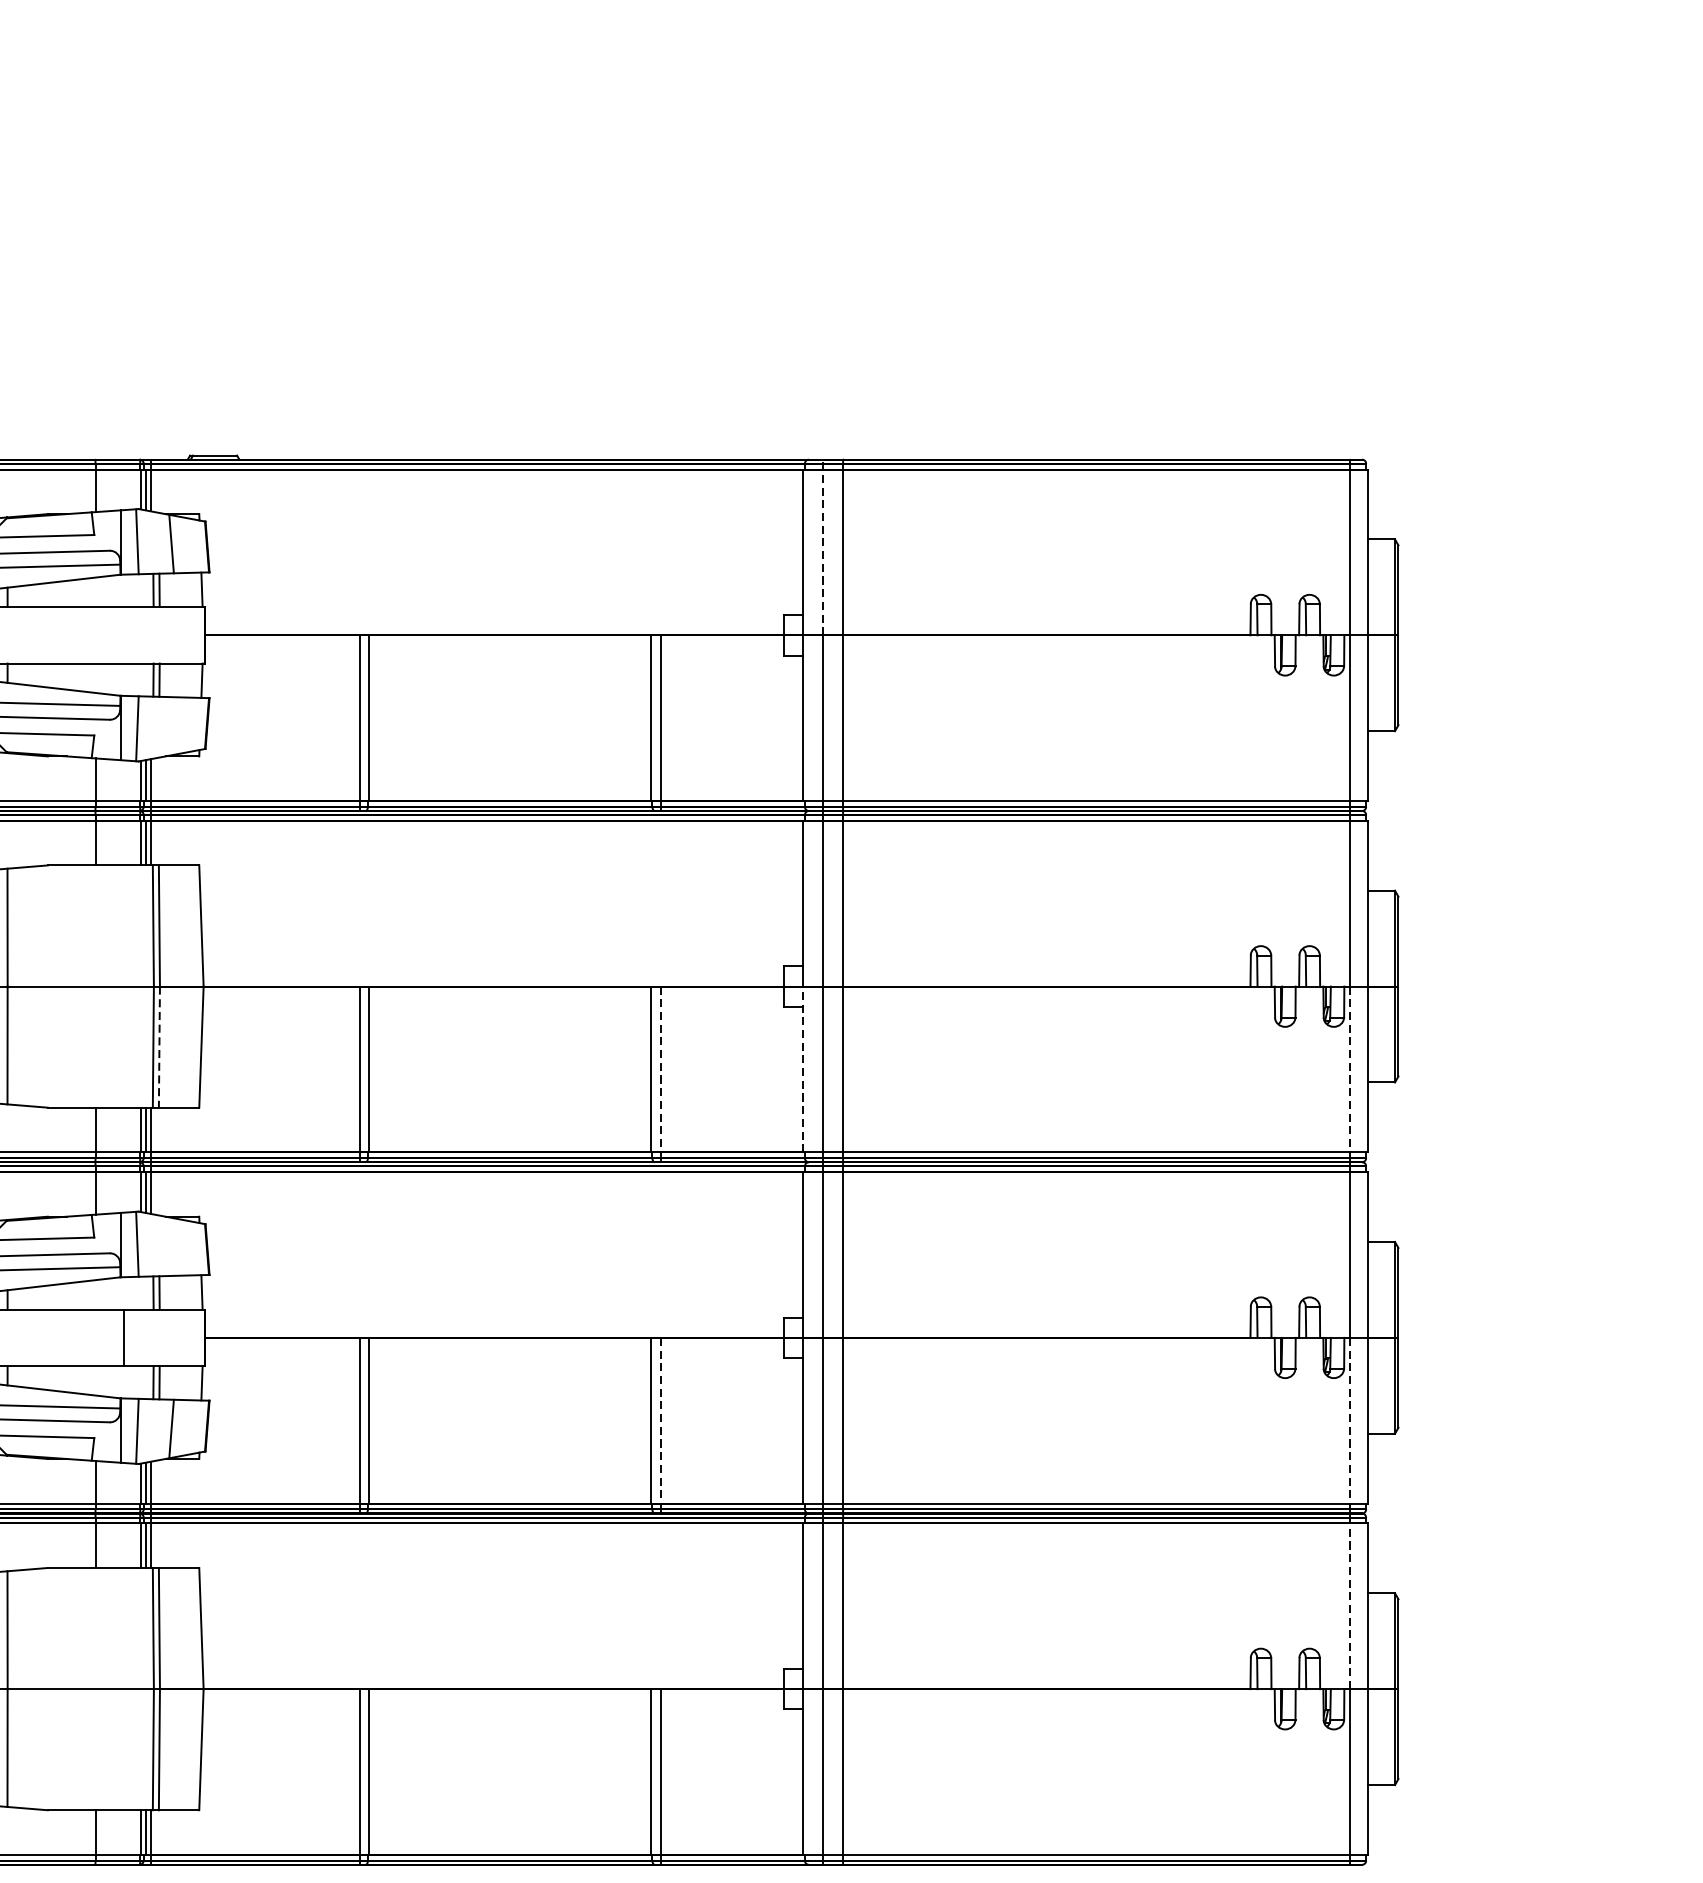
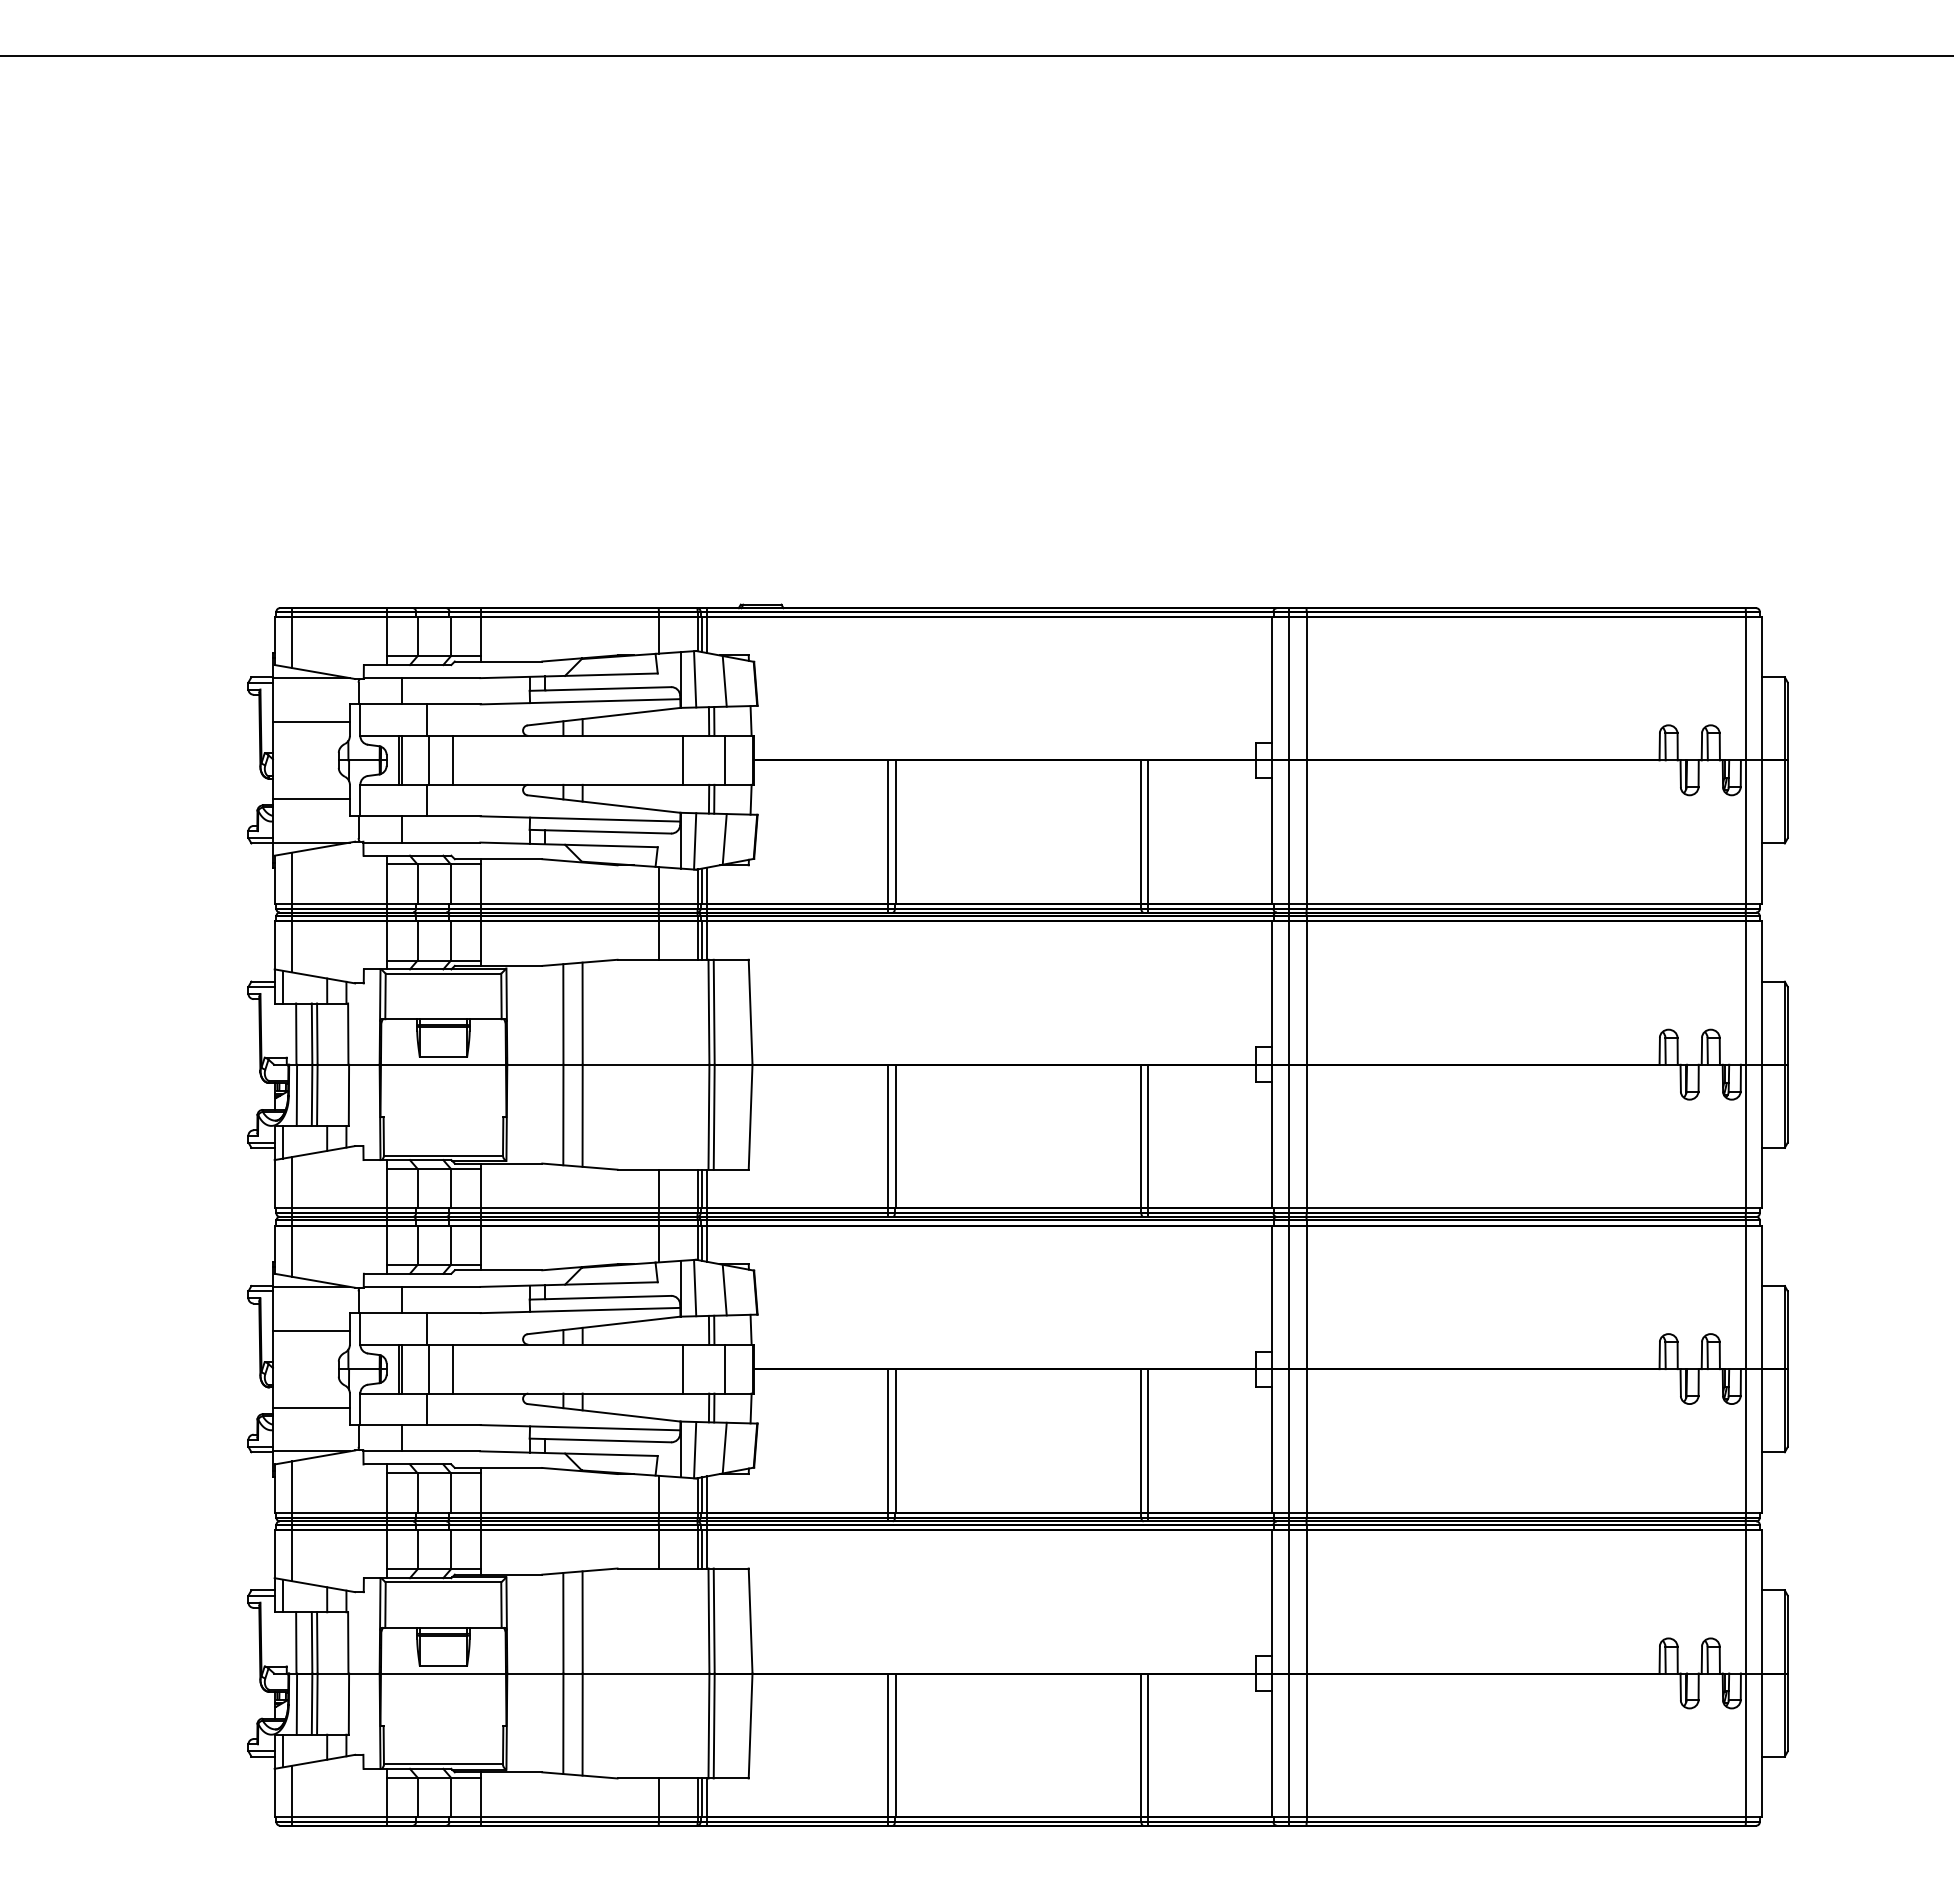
line: (823, 546) -> (1289, 683), dashed -> solid
line: (123, 634) -> (683, 759), added
line: (172, 634) -> (725, 759), added
line: (171, 726) -> (724, 839), added
line: (159, 1047) -> (714, 1117), dashed -> solid
line: (660, 1069) -> (1148, 1136), dashed -> solid
line: (802, 1069) -> (1271, 1136), dashed -> solid
line: (1349, 1069) -> (1745, 1136), dashed -> solid
line: (171, 1245) -> (724, 1289), added
line: (172, 1337) -> (725, 1368), added
line: (660, 1420) -> (1148, 1440), dashed -> solid
line: (1349, 1420) -> (1745, 1440), dashed -> solid
line: (1349, 1606) -> (1745, 1601), dashed -> solid

